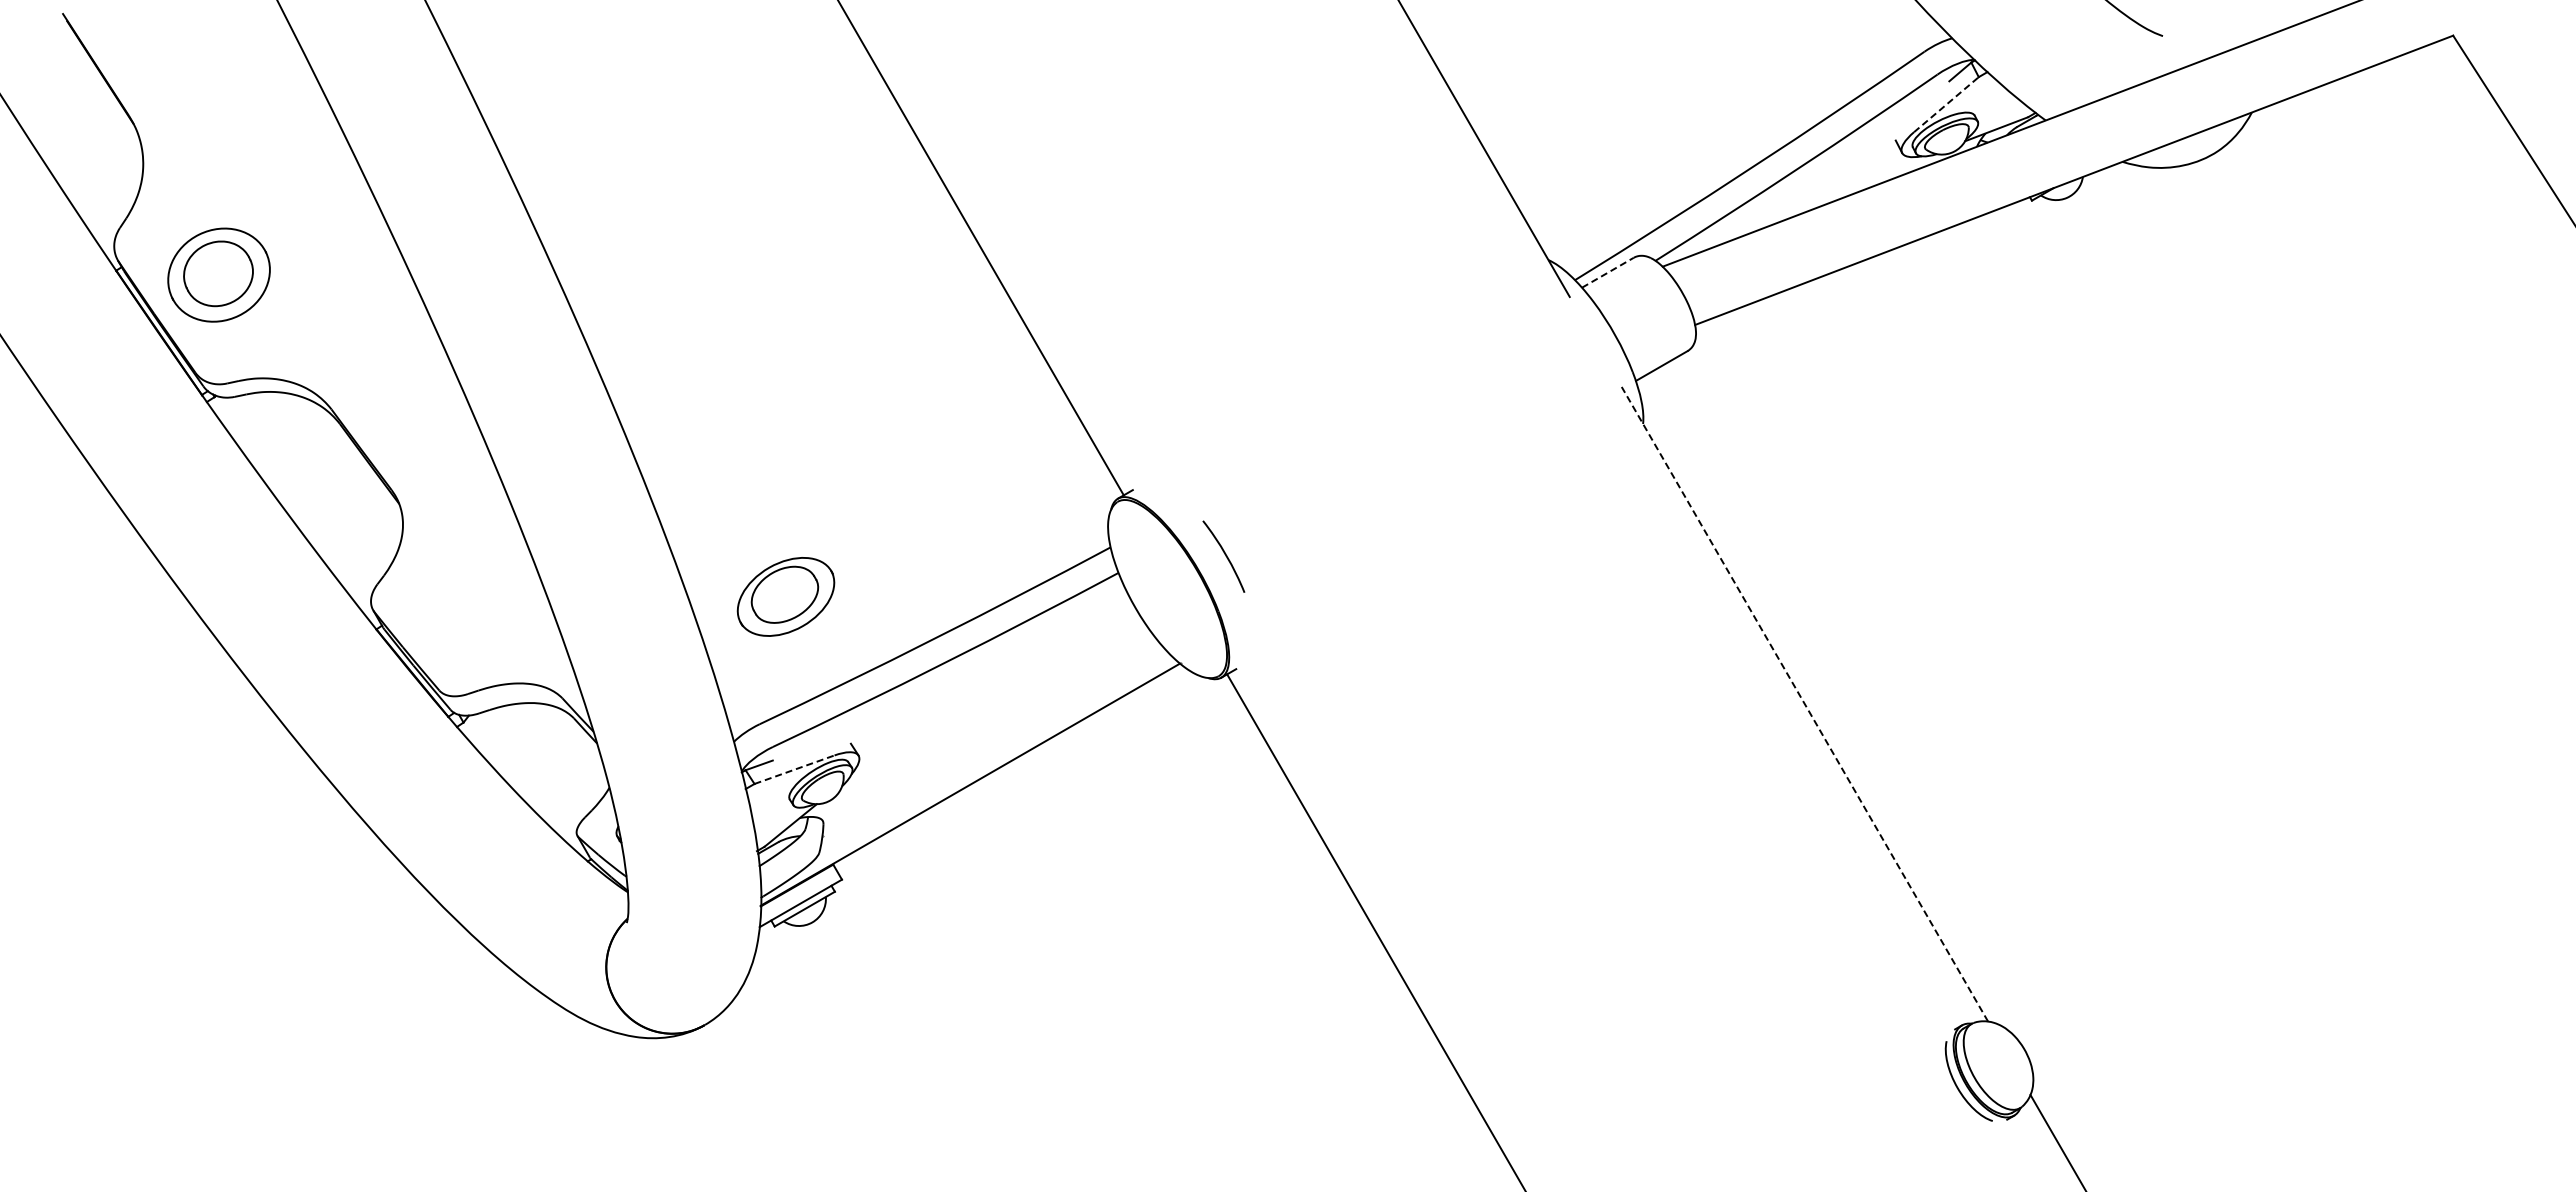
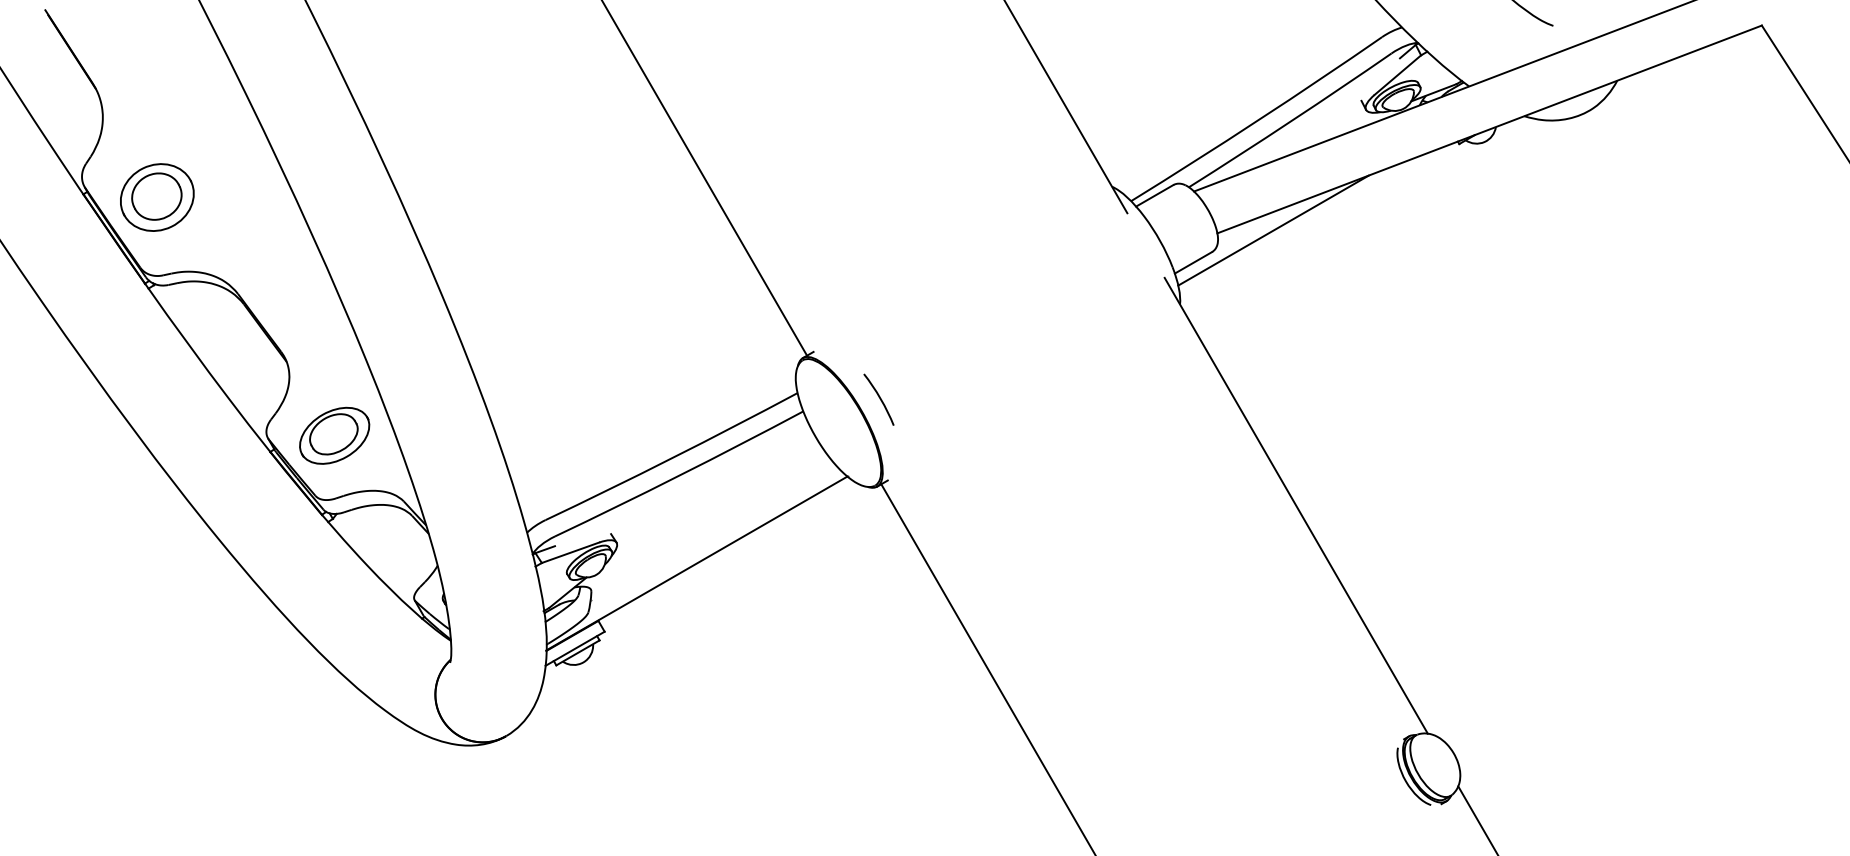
line: (1946, 104) -> (1397, 75), dashed -> solid
line: (1607, 272) -> (1154, 195), dashed -> solid
line: (1772, 320) -> (1272, 230), added
part: (785, 596) -> (334, 435), moved
line: (1804, 703) -> (1295, 505), dashed -> solid
line: (795, 769) -> (571, 552), dashed -> solid

